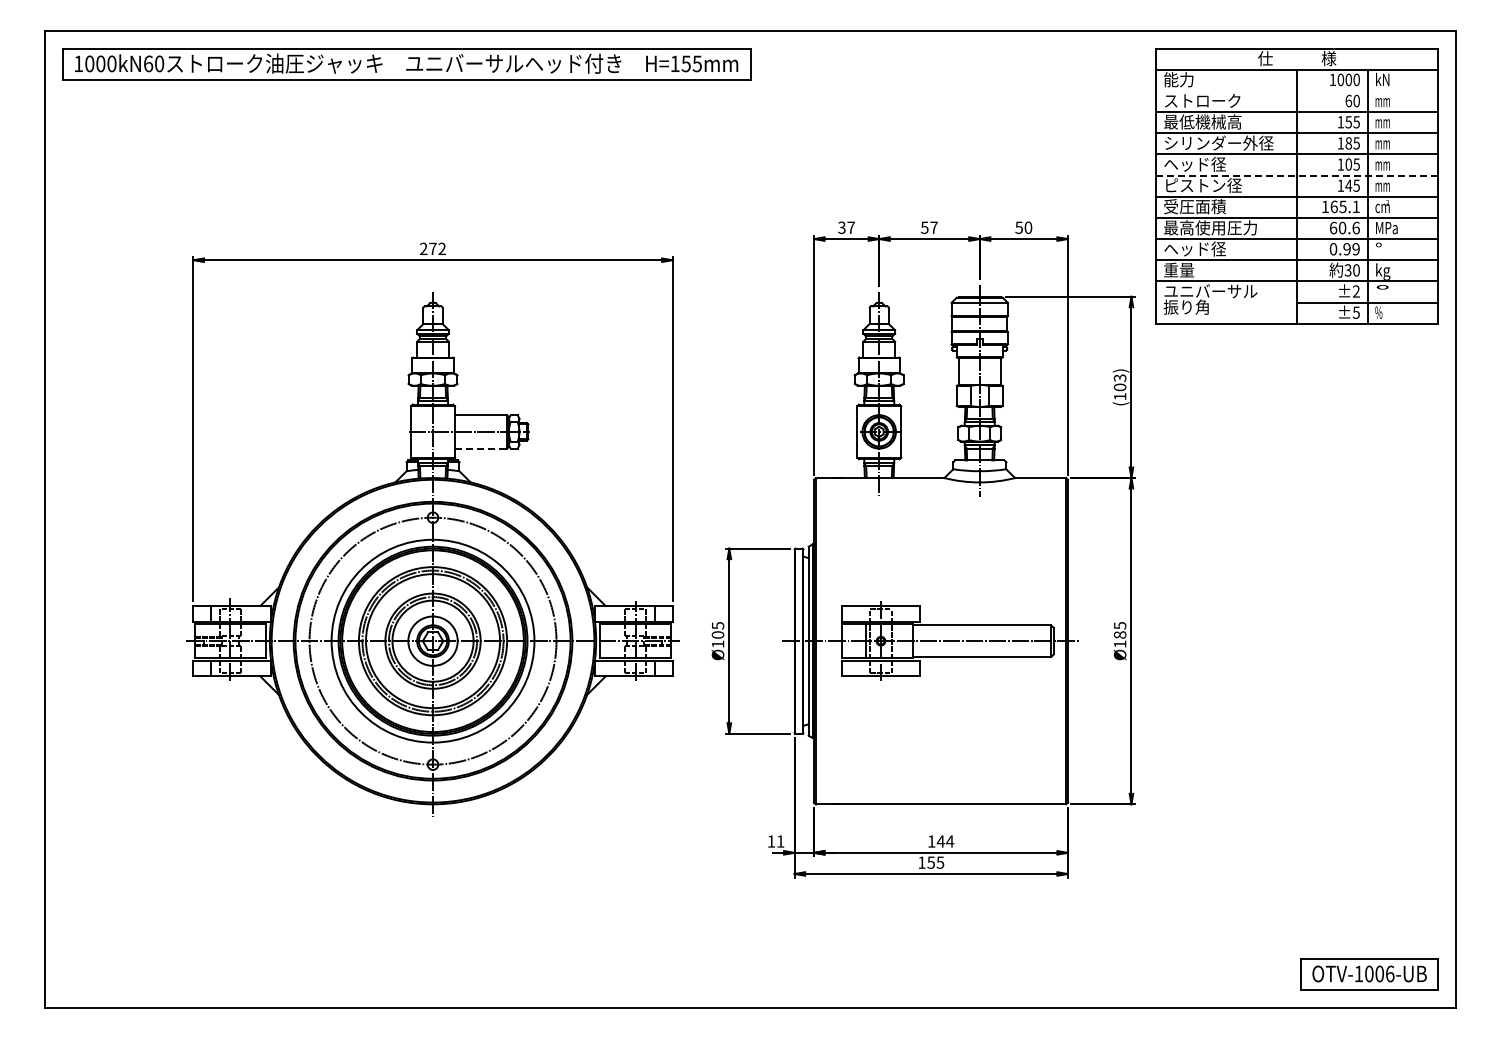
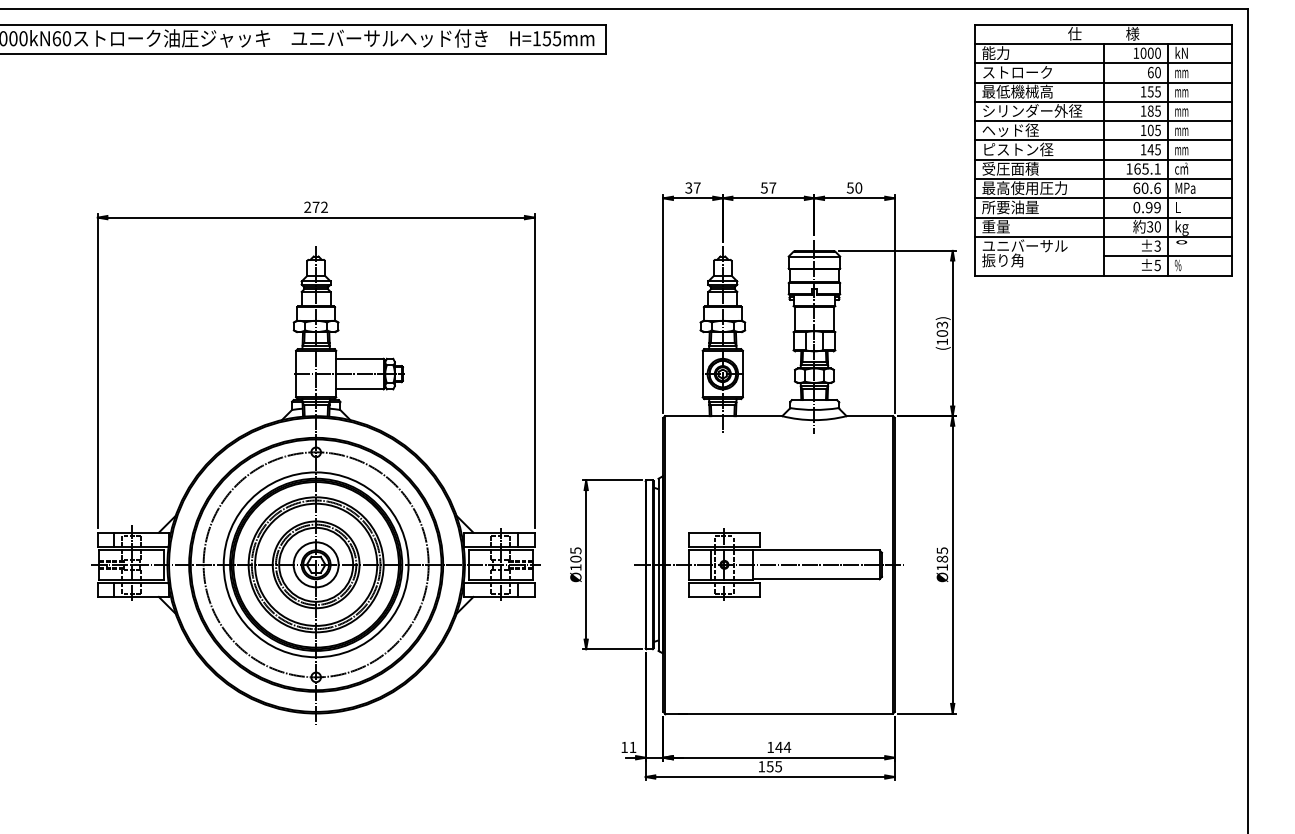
line: (1297, 90) -> (1104, 62), added
line: (1297, 175) -> (1104, 140), dashed -> solid
text: (1194, 248) -> (1010, 206), ヘッド径 -> 所要油量
text: (1378, 248) -> (1177, 206), ° -> L
text: (1356, 291) -> (1157, 246), ±2 -> ±3
line: (481, 448) -> (360, 389), dashed -> solid

